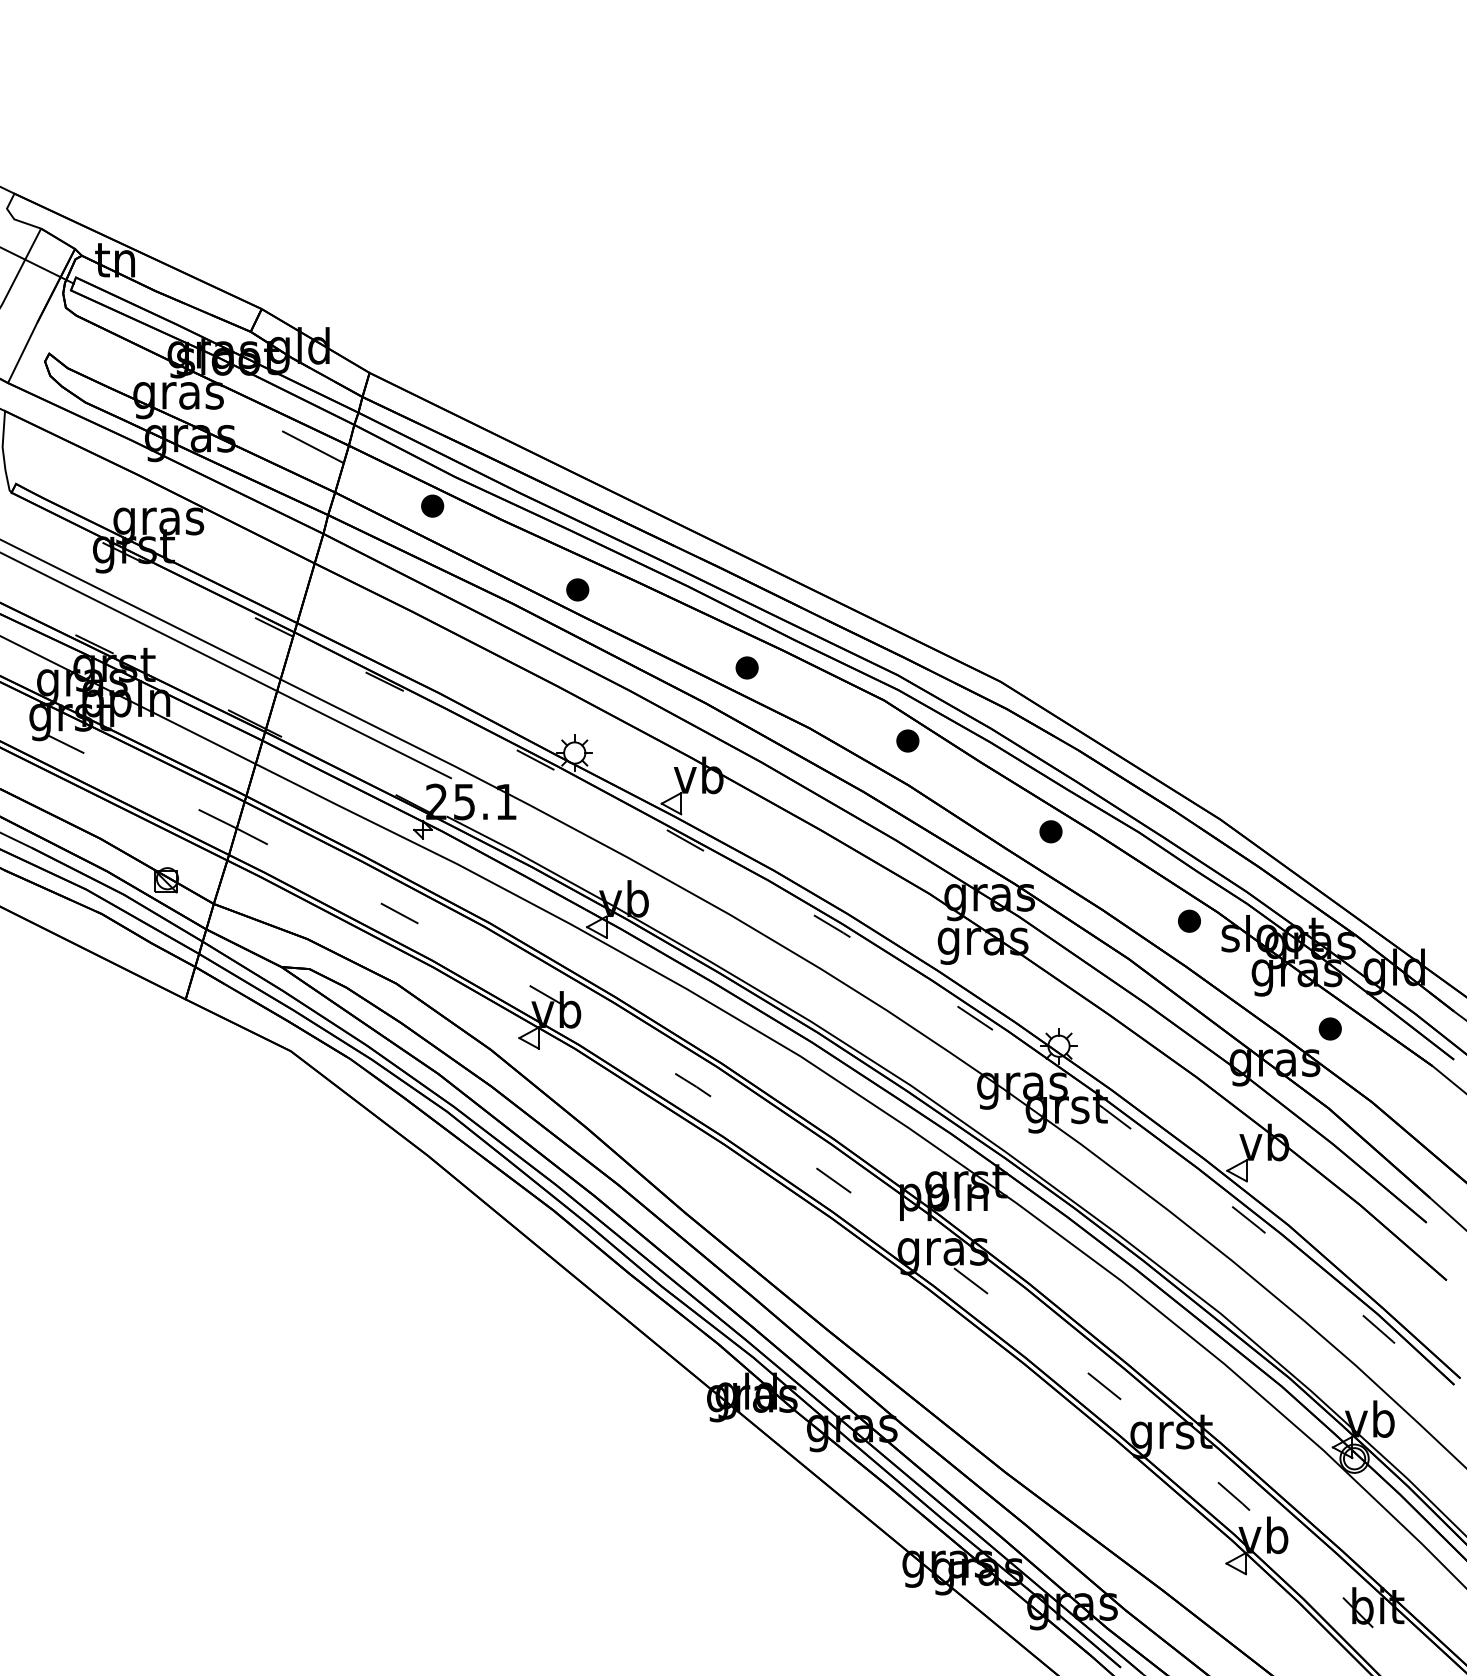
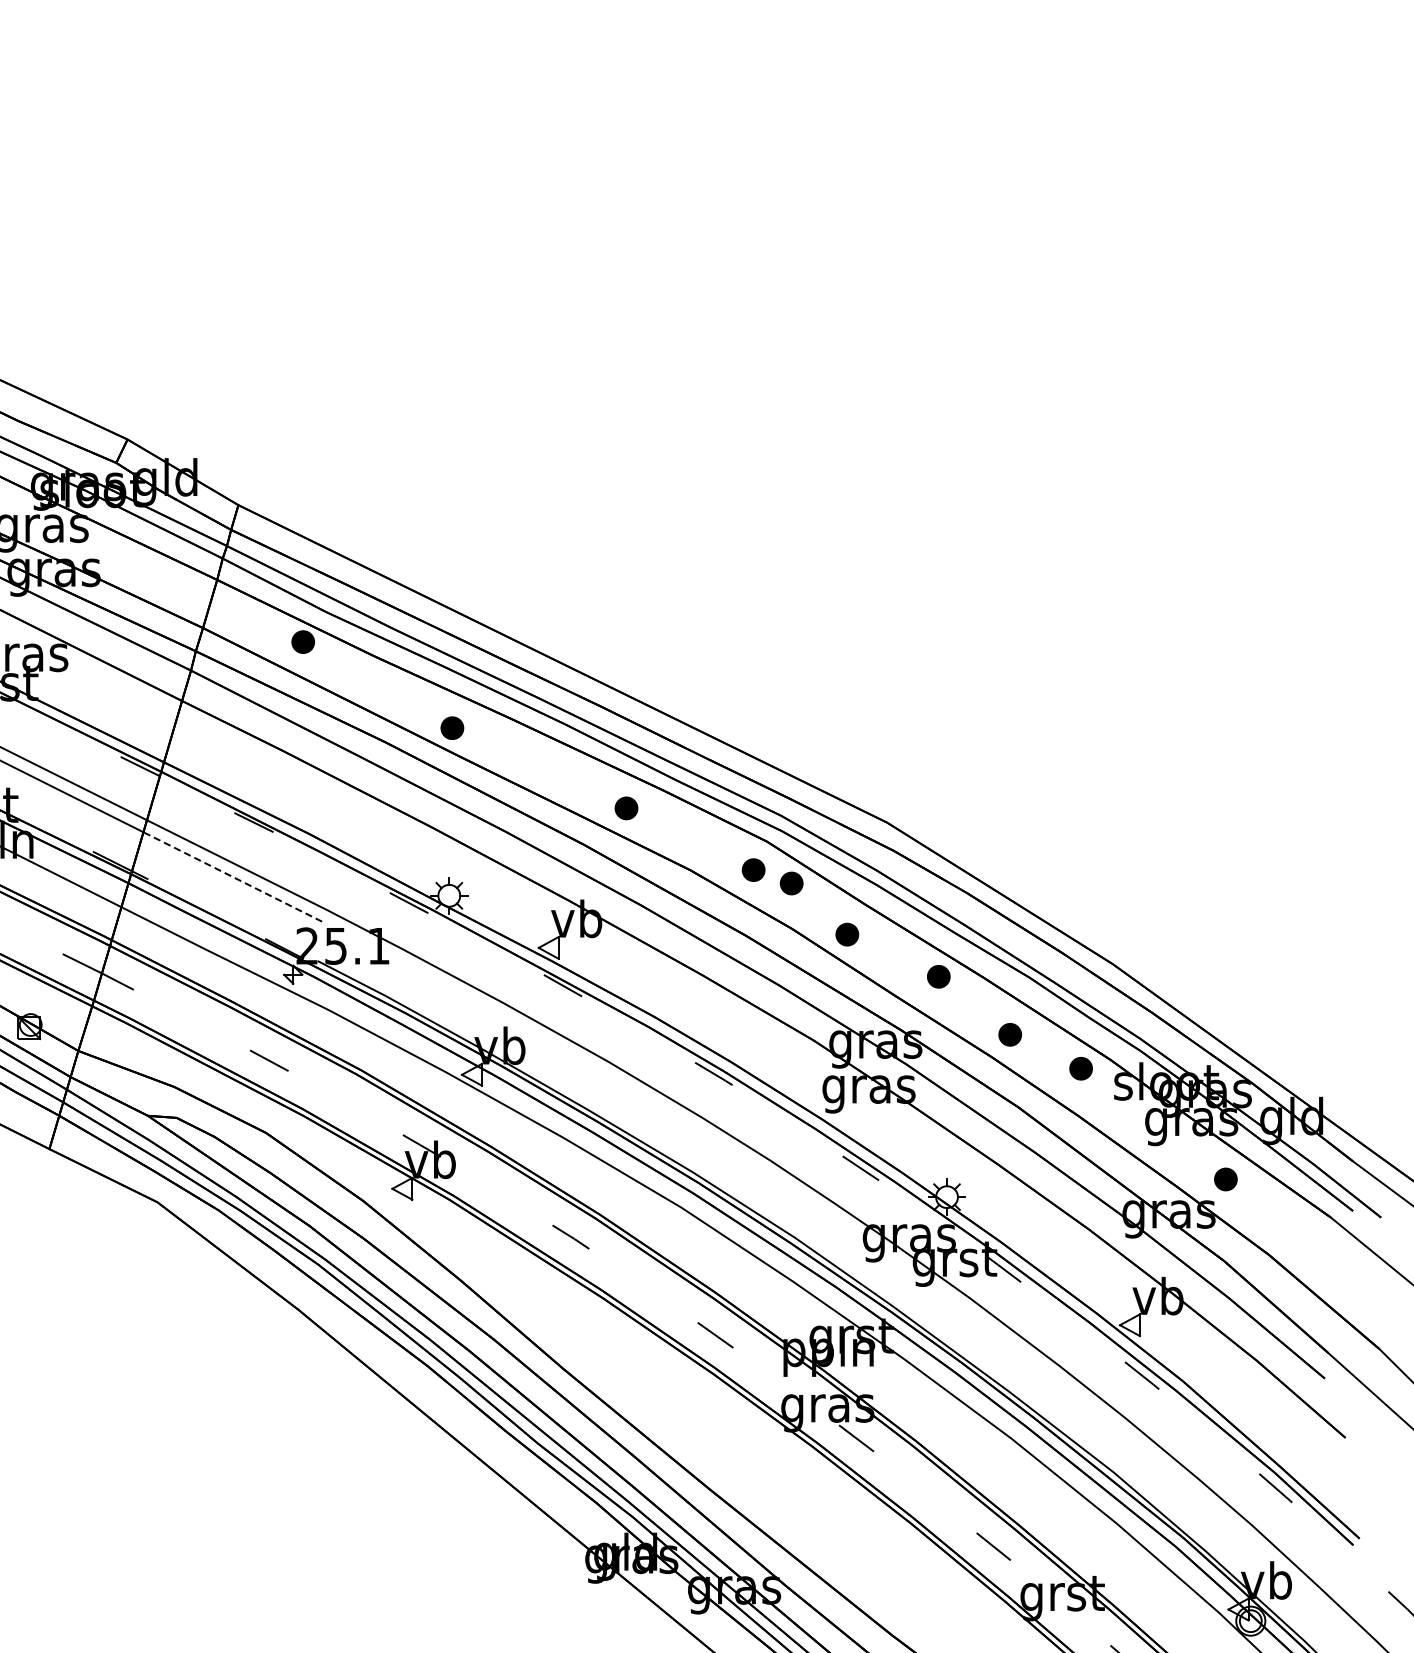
line: (312, 446) -> (179, 580), removed
part: (870, 727) -> (753, 869), added
line: (363, 734) -> (232, 876), solid -> dashed
part: (961, 790) -> (846, 934), added
part: (1120, 887) -> (1010, 1034), added

